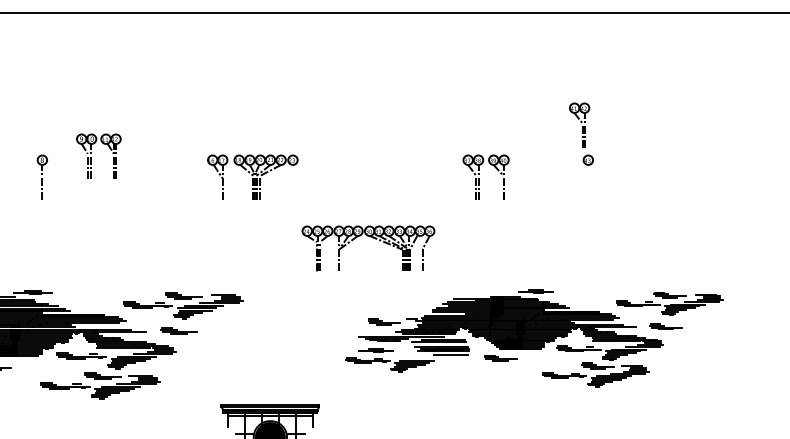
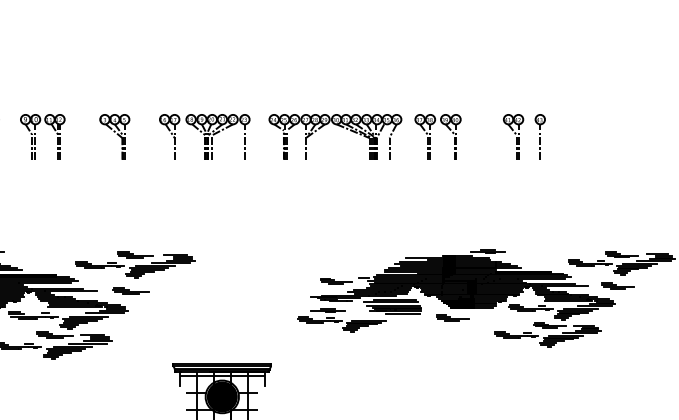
part: (579, 124) -> (513, 135), moved
part: (91, 153) -> (35, 133), moved
part: (162, 177) -> (114, 136), added
line: (292, 182) -> (244, 141), added
line: (588, 182) -> (540, 141), added
part: (372, 238) -> (339, 126), moved

